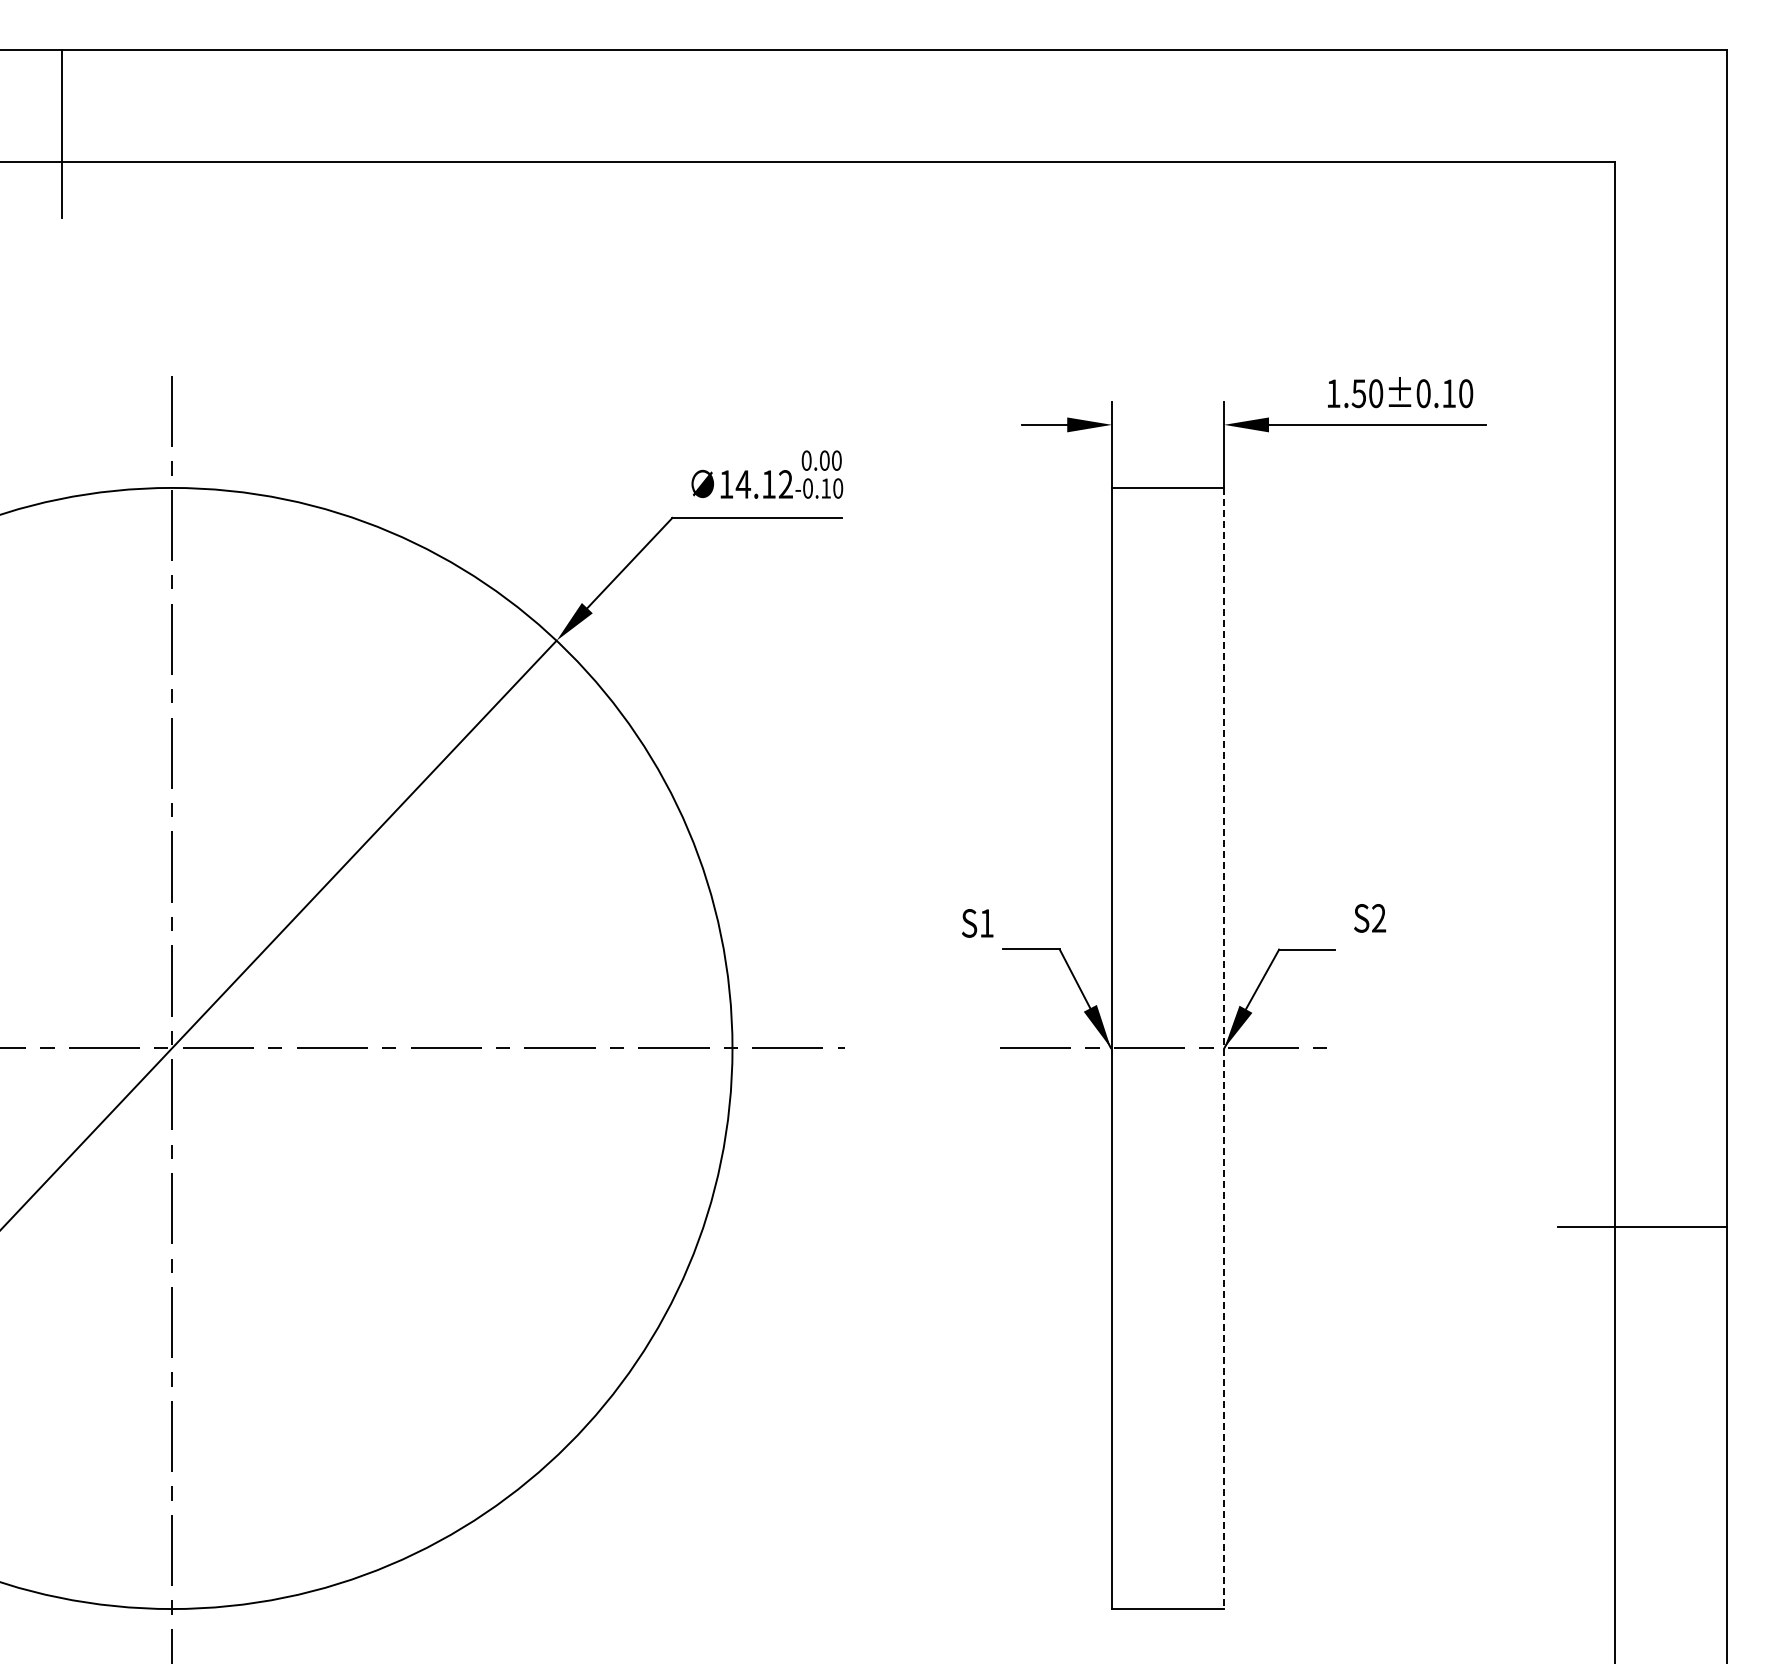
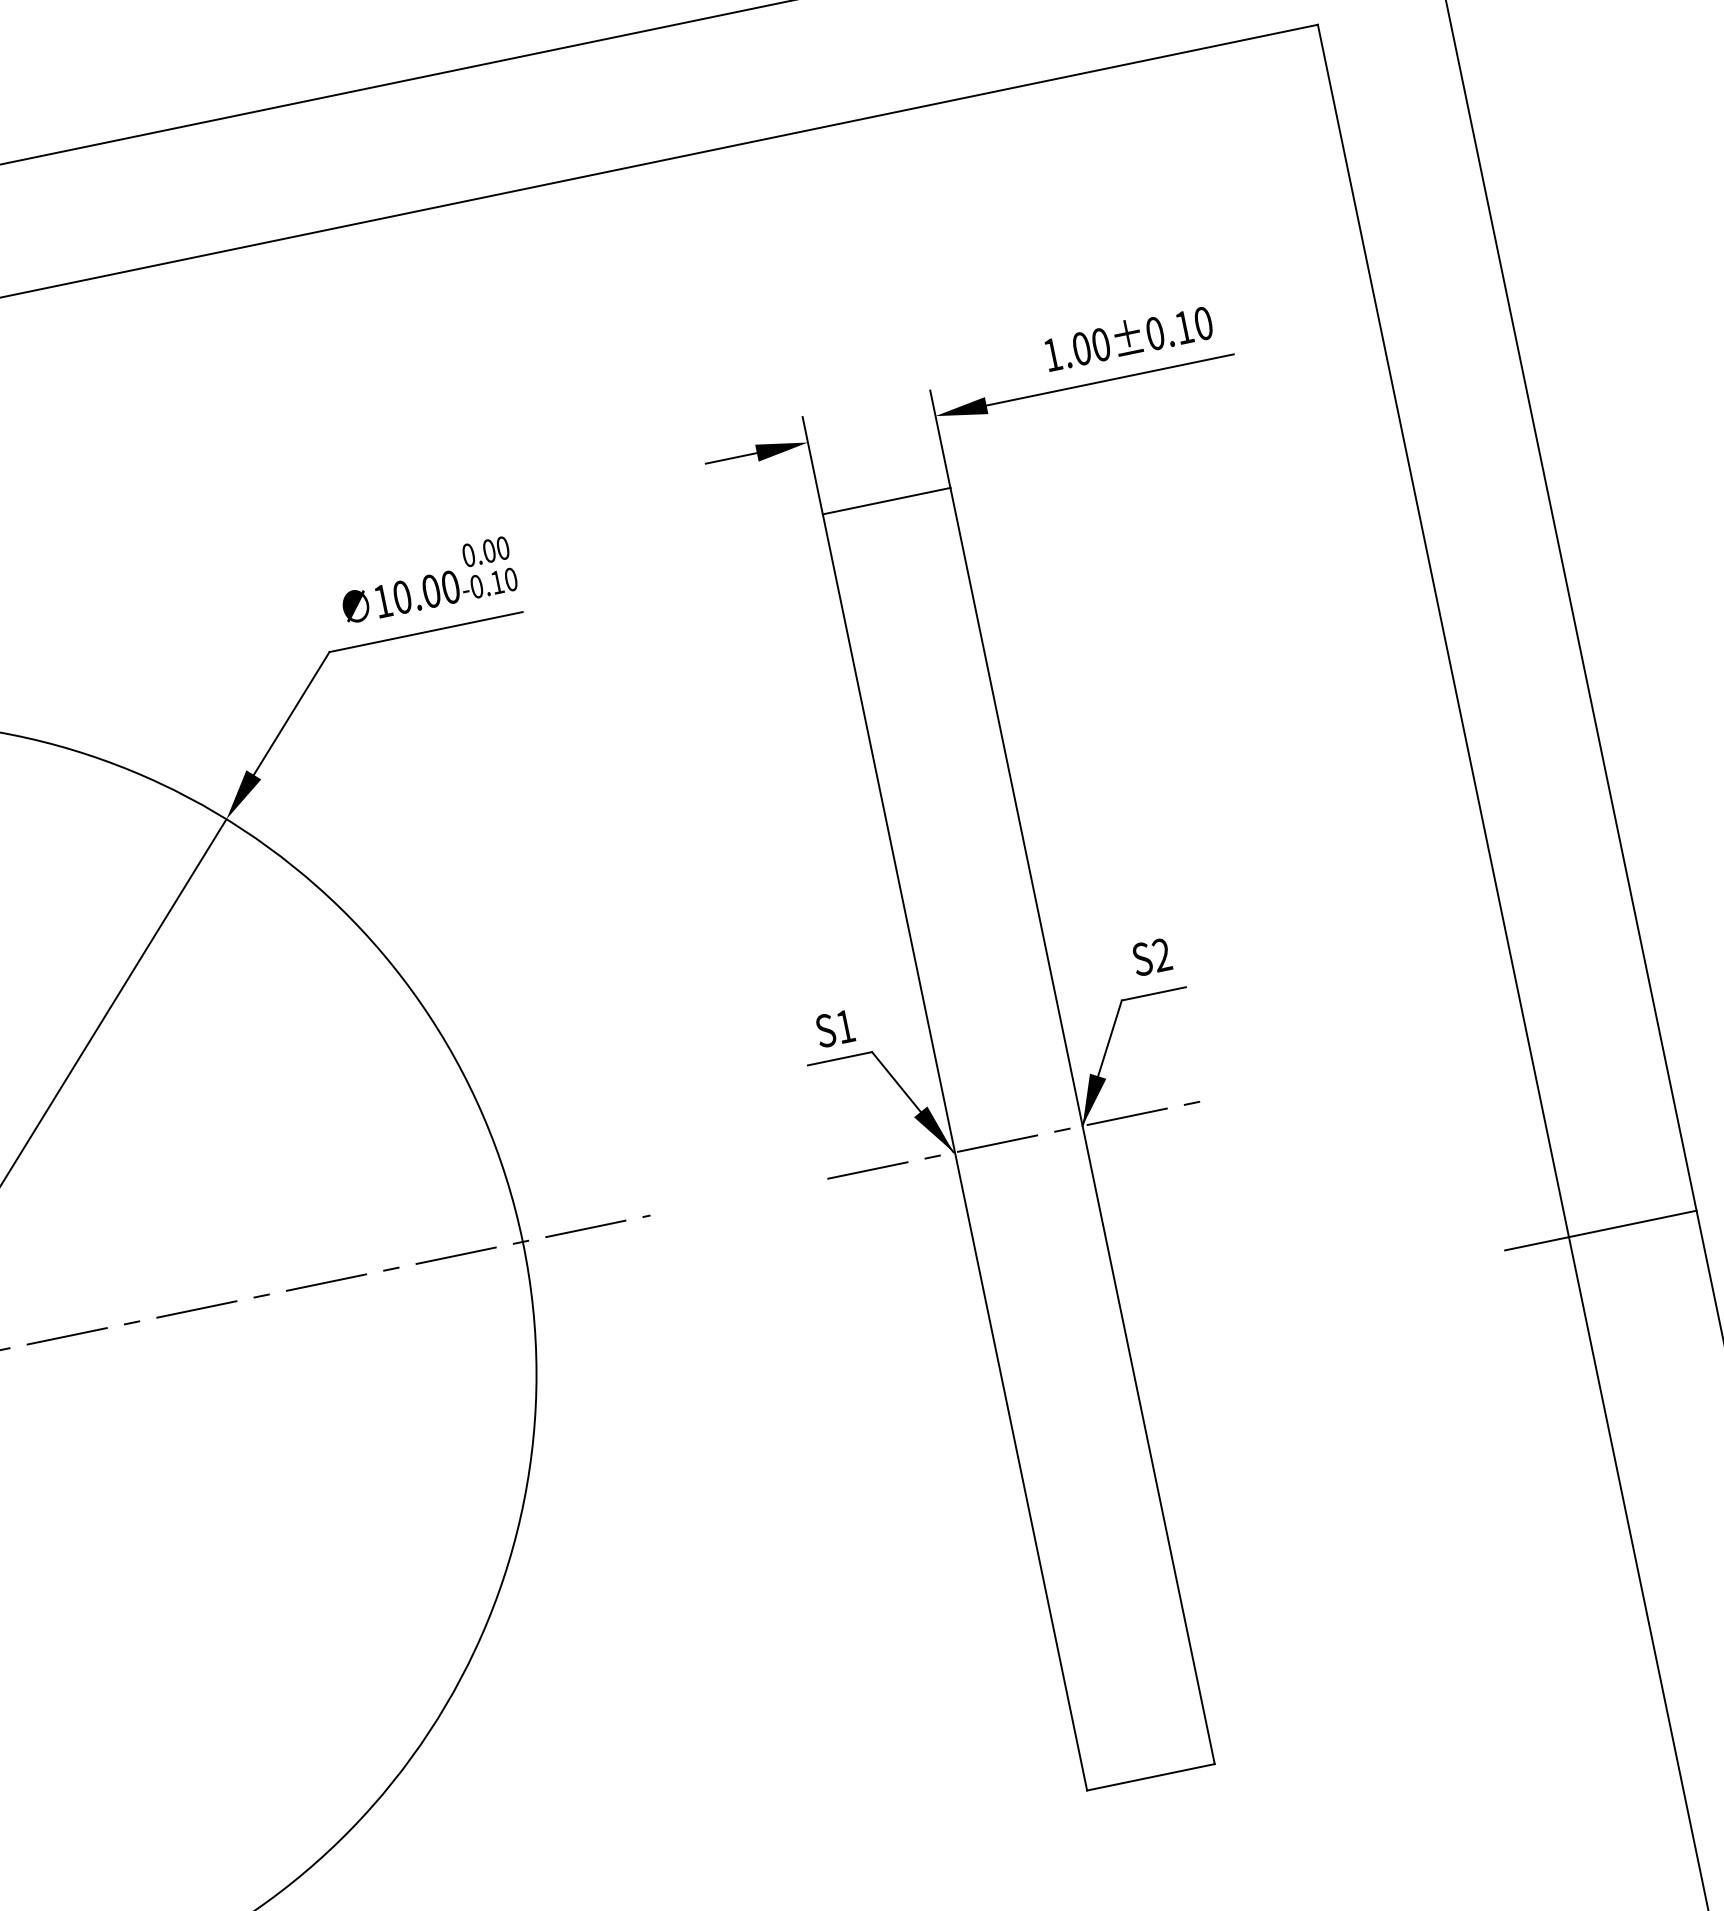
text: (1358, 393) -> (1081, 348), 1.50±0.10 -> 1.00±0.10
text: (763, 484) -> (425, 592), 14.12 -> 10.00
text: (1370, 918) -> (1152, 957), moved
text: (977, 923) -> (834, 1028), moved
line: (1224, 1048) -> (1082, 1125), dashed -> solid

